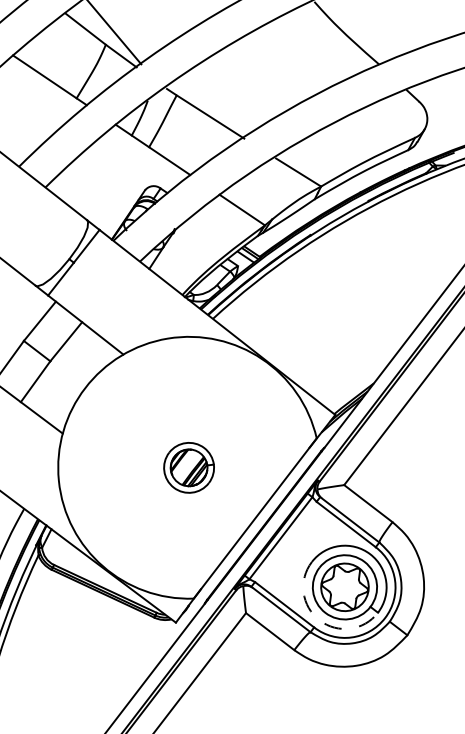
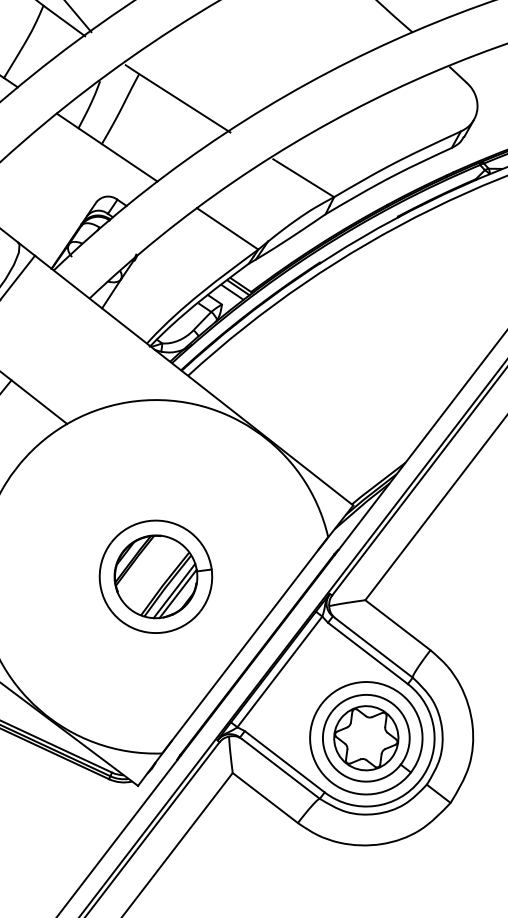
part: (188, 467) -> (155, 576), size x1.67
arc: (319, 620) -> (331, 783), dashed -> solid

